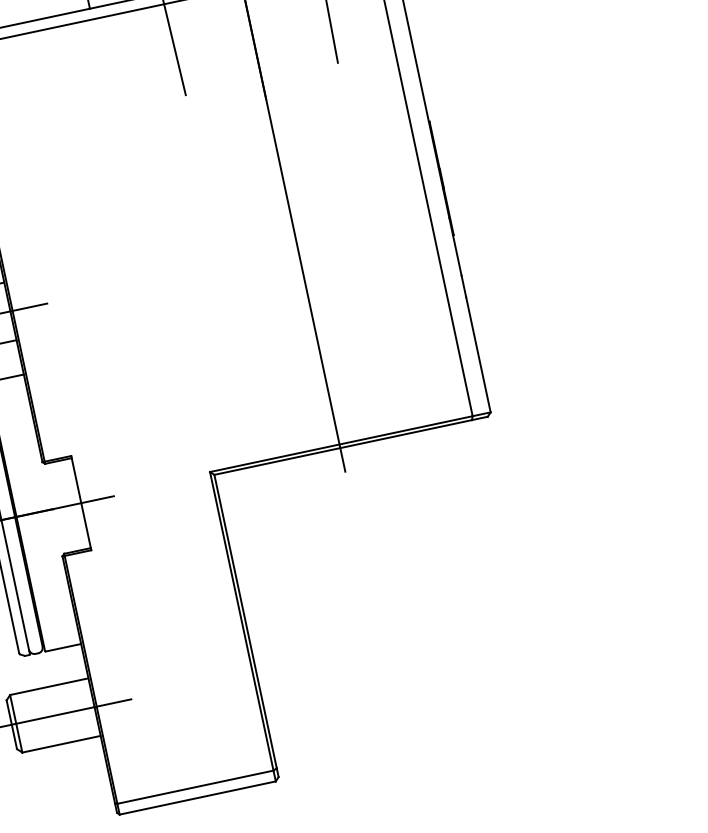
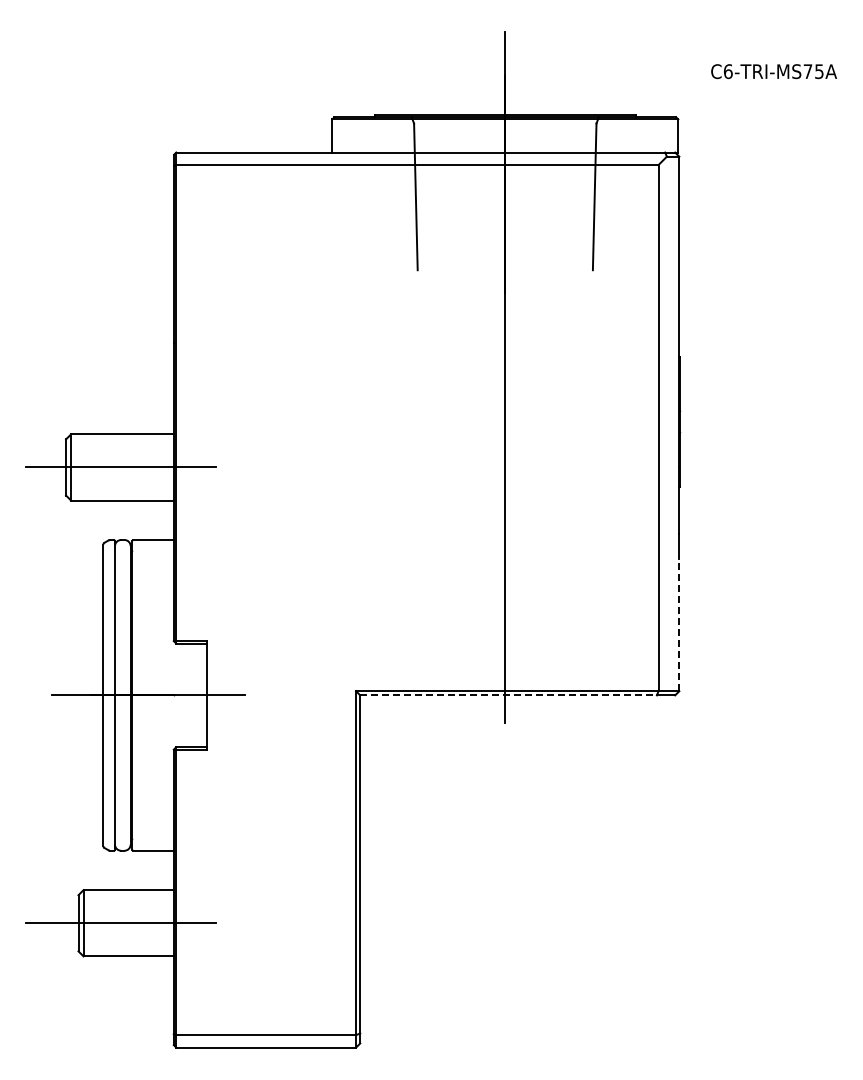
line: (478, 354) -> (679, 624), solid -> dashed
line: (343, 447) -> (509, 695), solid -> dashed

